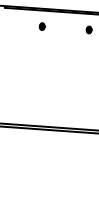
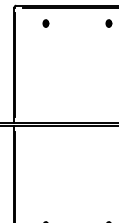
part: (41, 26) -> (45, 23), moved

